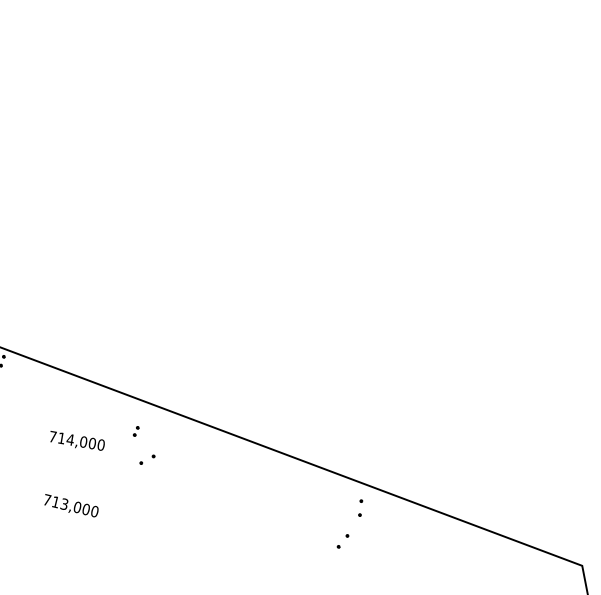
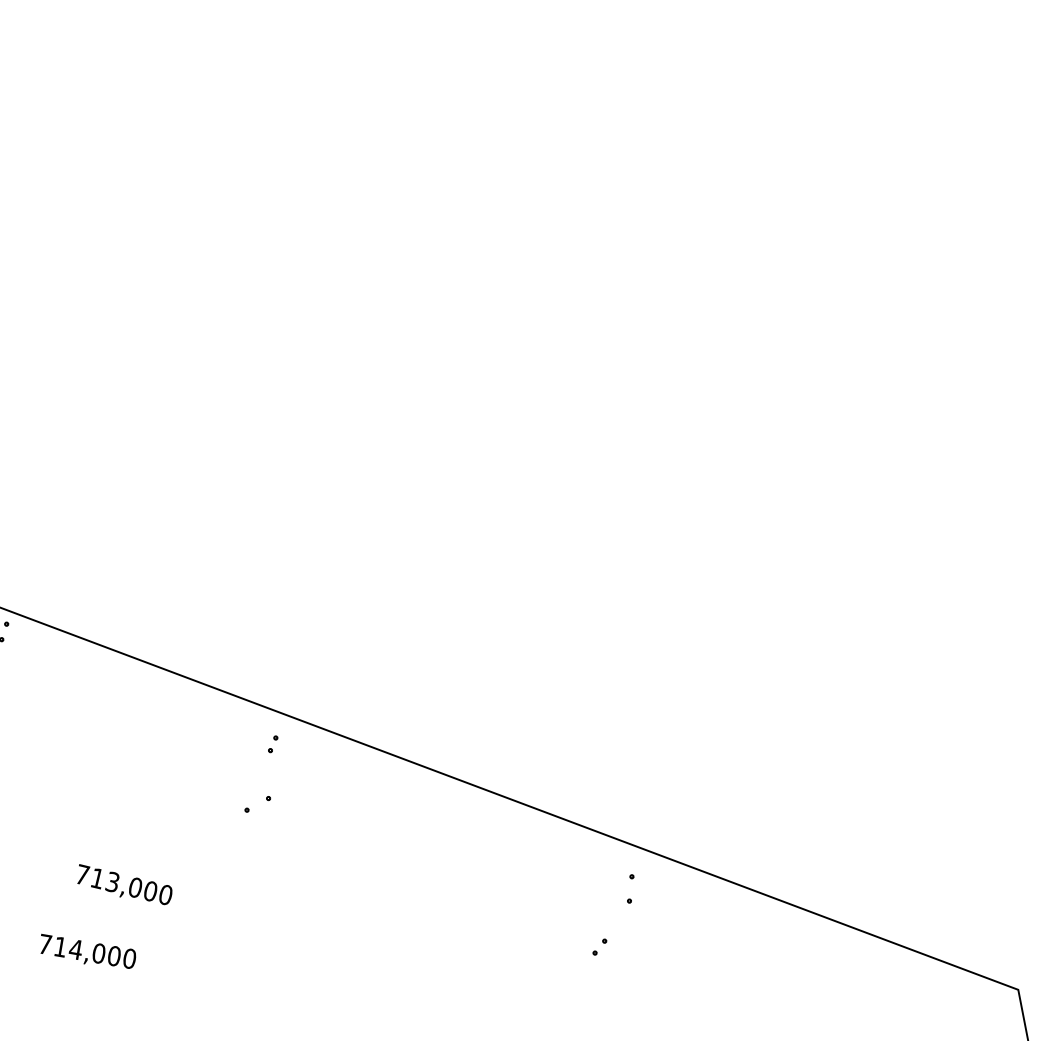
part: (135, 431) -> (271, 744), moved
text: (77, 440) -> (88, 950), moved
part: (342, 541) -> (598, 947), size x0.62

